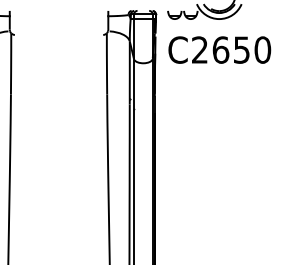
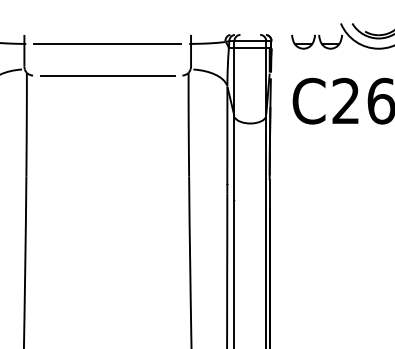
line: (58, 16) -> (106, 44), added
line: (58, 34) -> (106, 74), added

